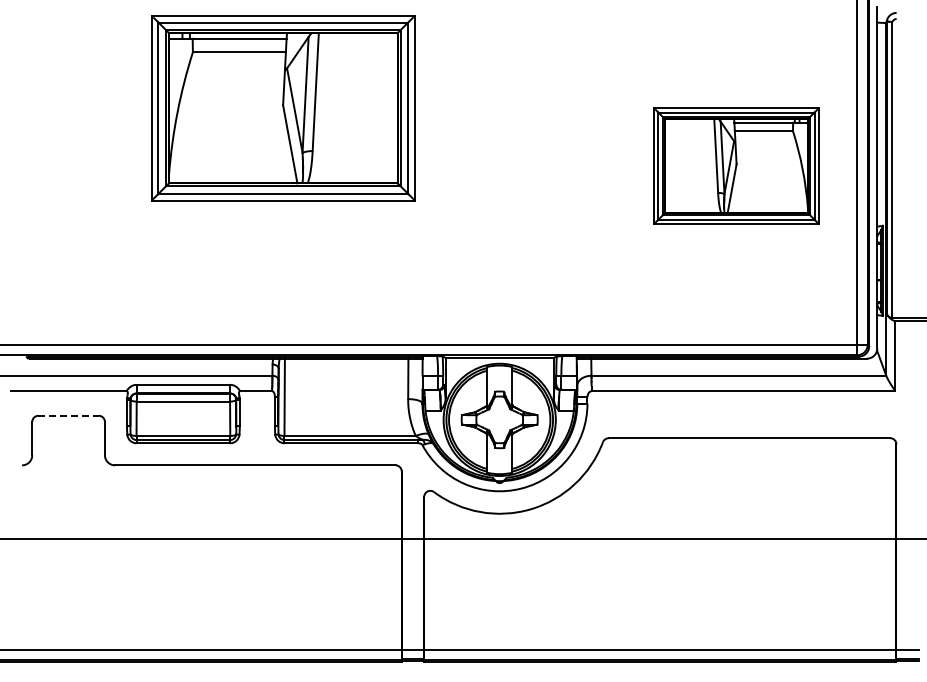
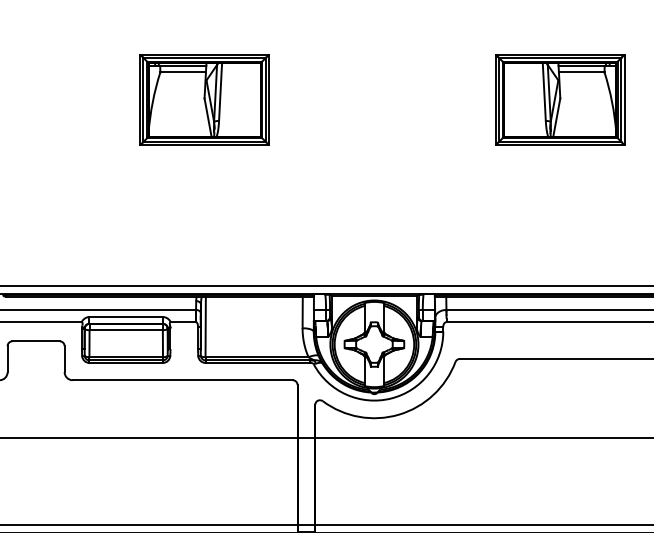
part: (283, 107) -> (204, 99), size x0.62
part: (736, 165) -> (560, 99), moved
line: (69, 415) -> (36, 341), dashed -> solid

